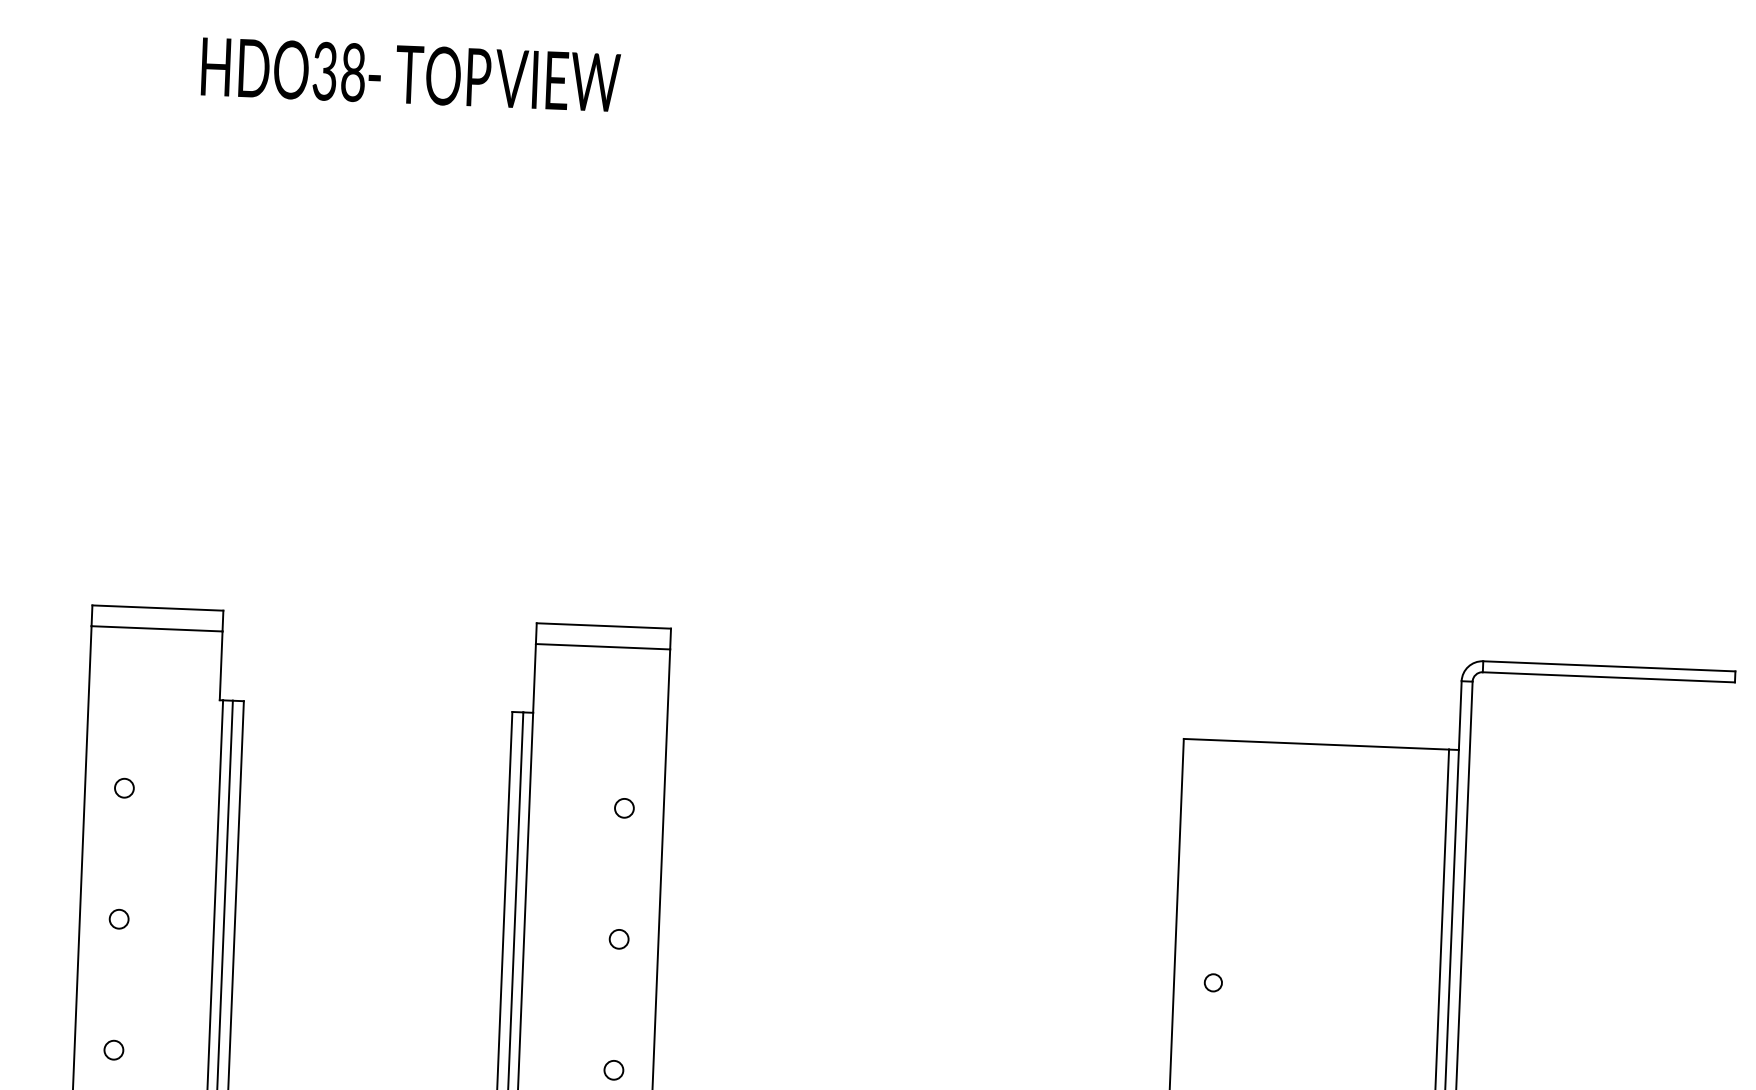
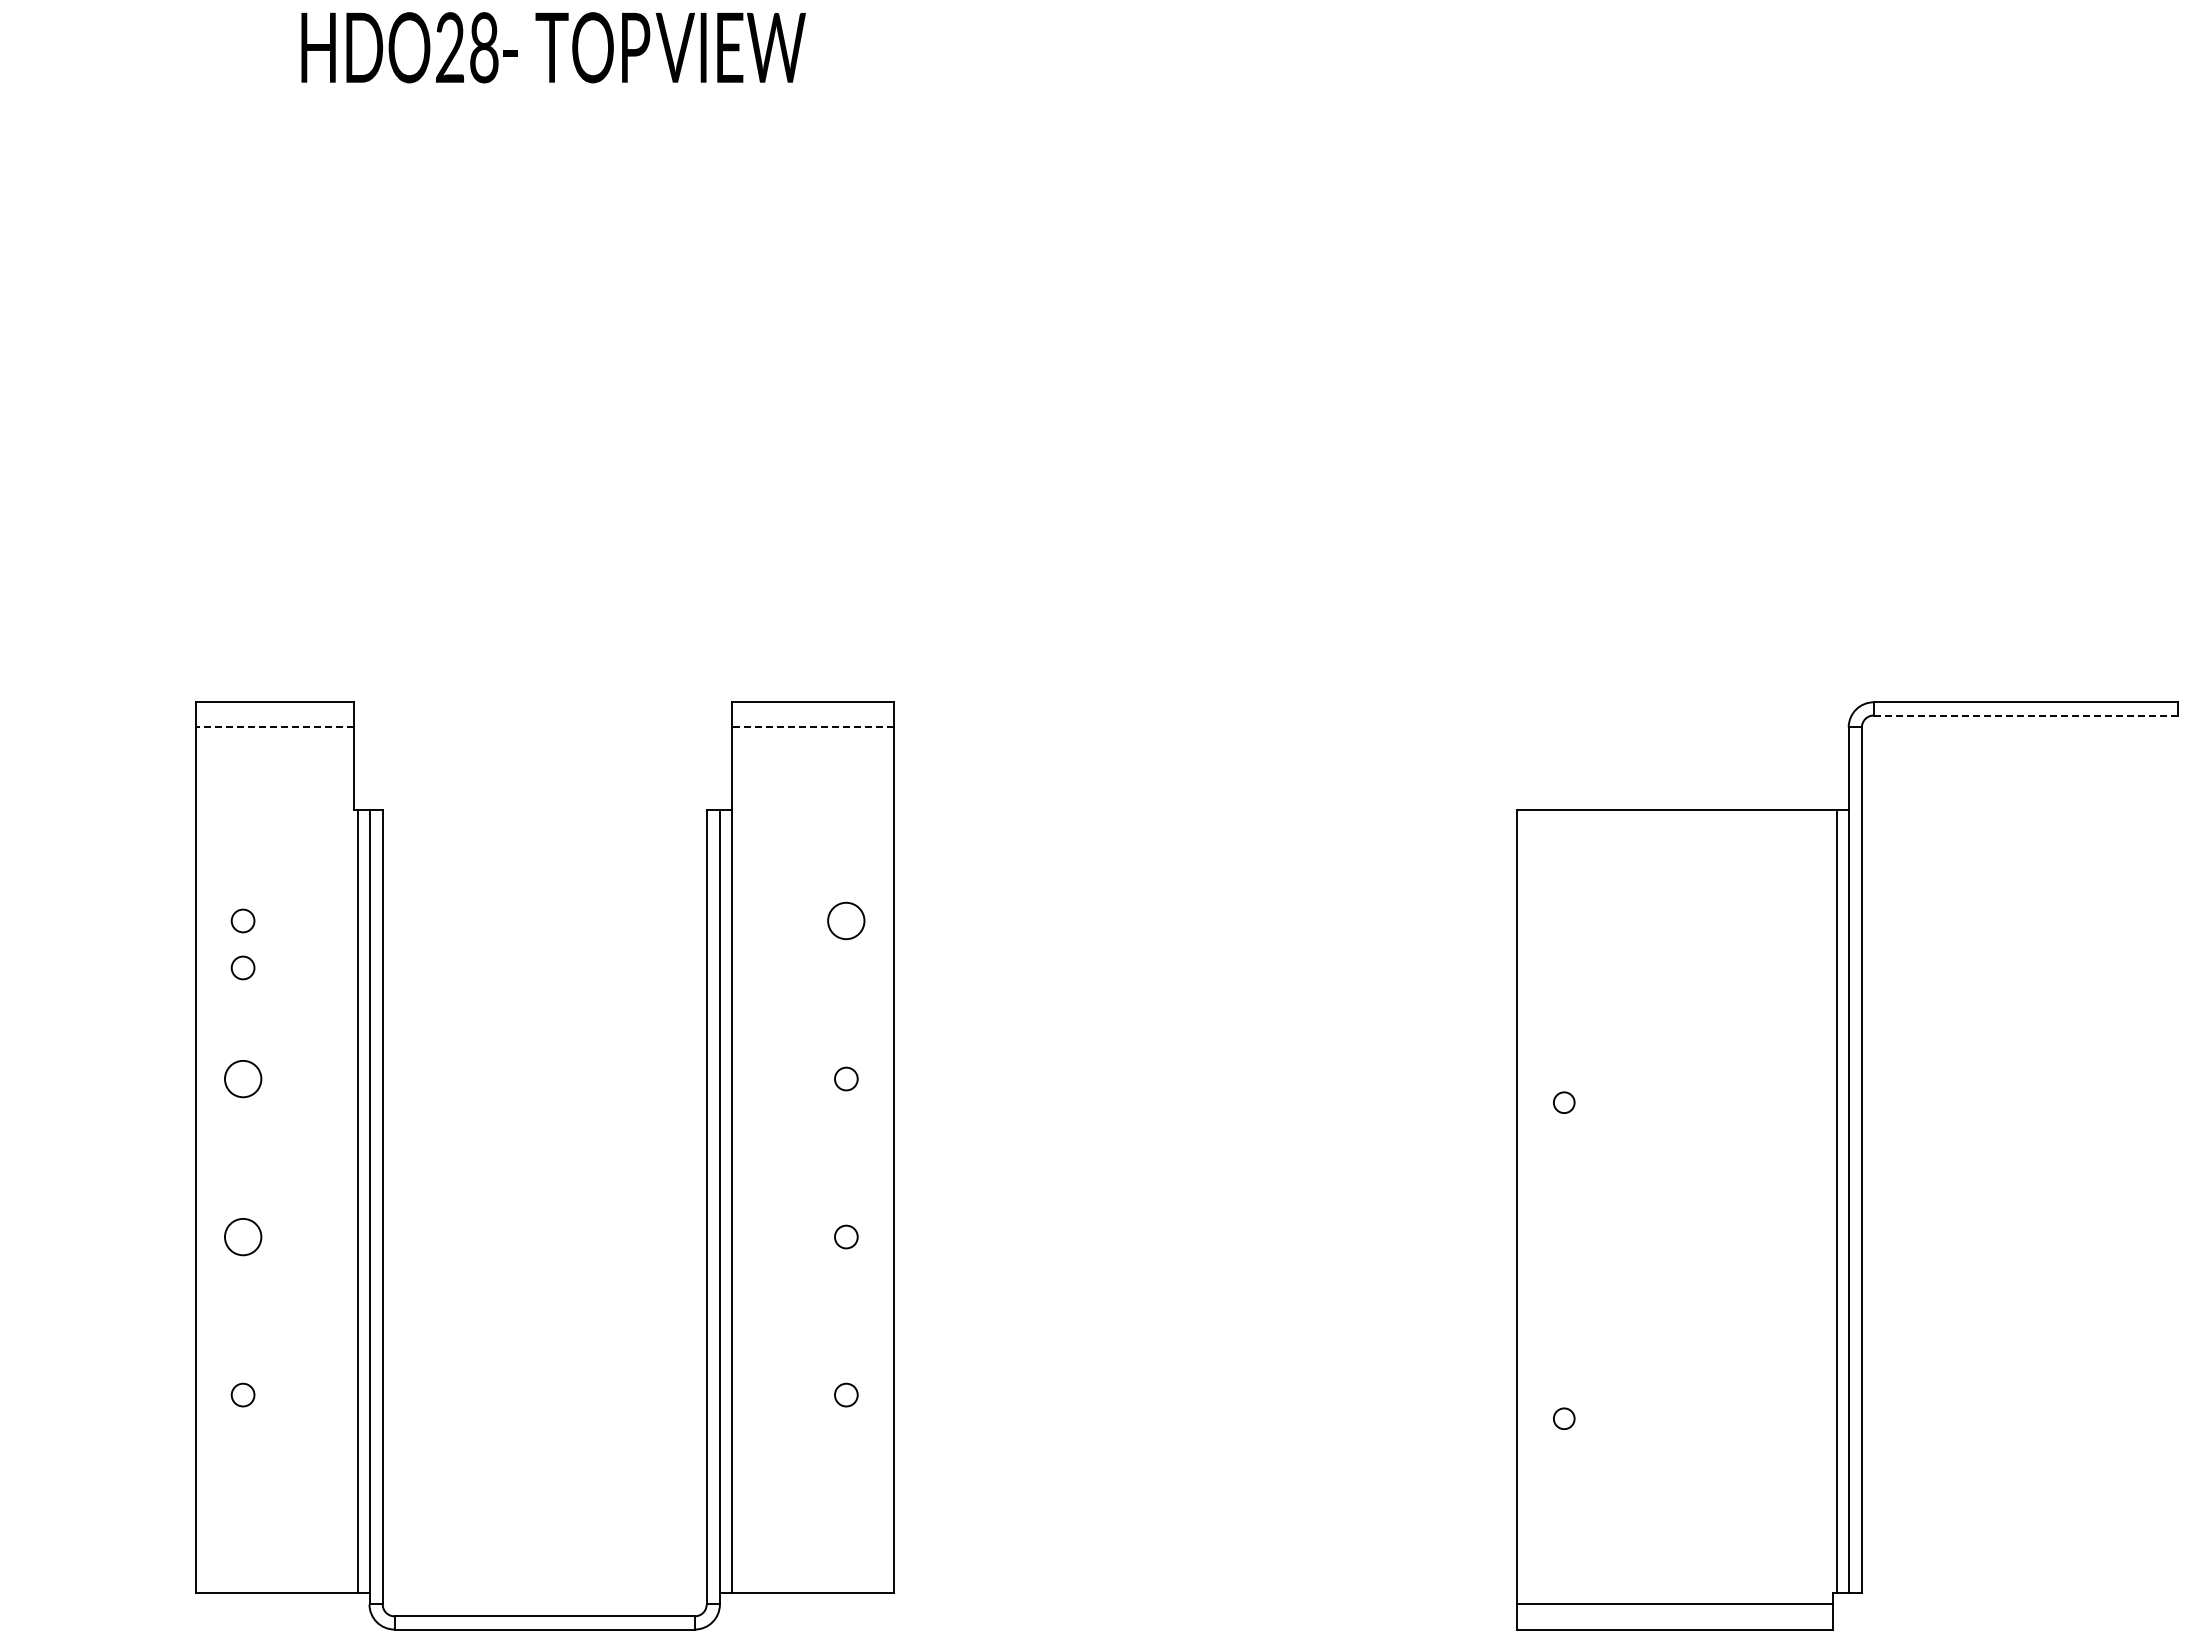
text: (324, 71) -> (449, 48), HDO38 -> HDO28
line: (156, 628) -> (274, 727), solid -> dashed
line: (602, 646) -> (812, 727), solid -> dashed
line: (1608, 677) -> (2025, 715), solid -> dashed
circle: (624, 807) -> (846, 920), size x1.6
circle: (122, 826) -> (242, 967), added
circle: (118, 918) -> (242, 1078), size x1.6
circle: (113, 1049) -> (242, 1236), size x1.6

